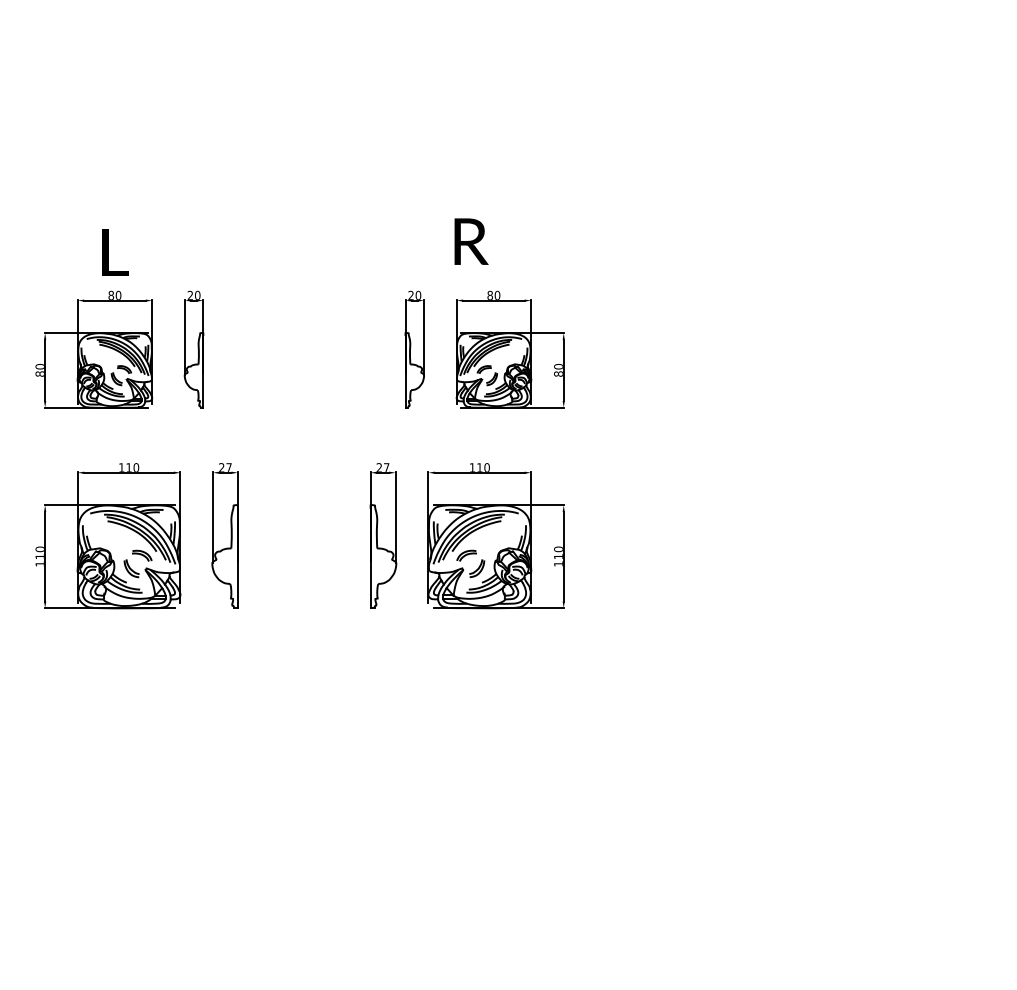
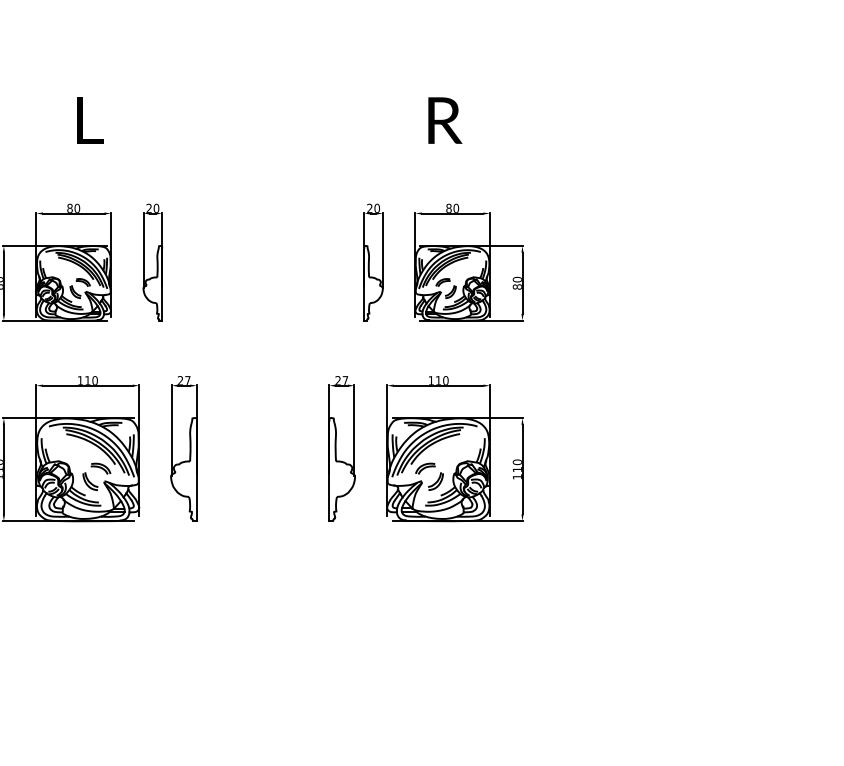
text: (471, 241) -> (445, 120), moved
text: (115, 252) -> (90, 120), moved

